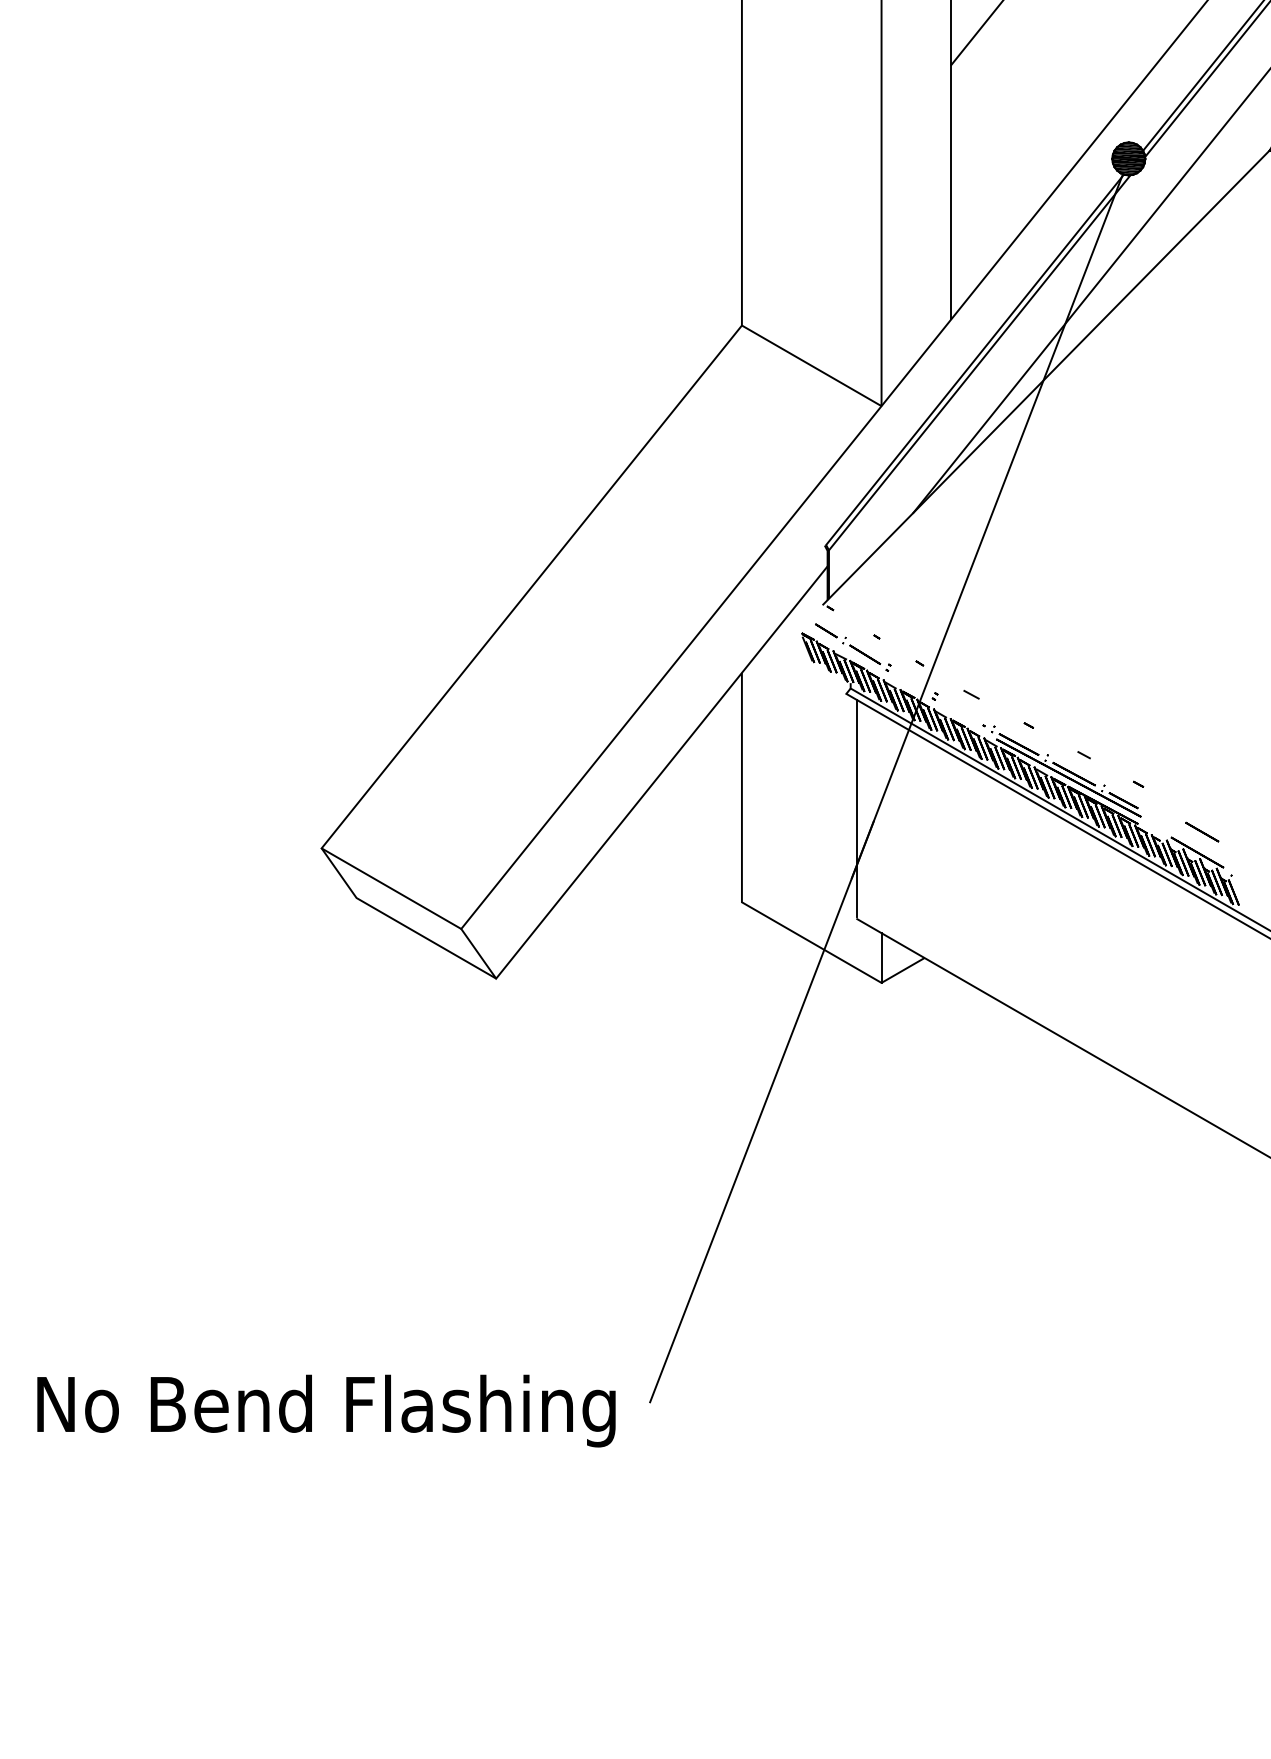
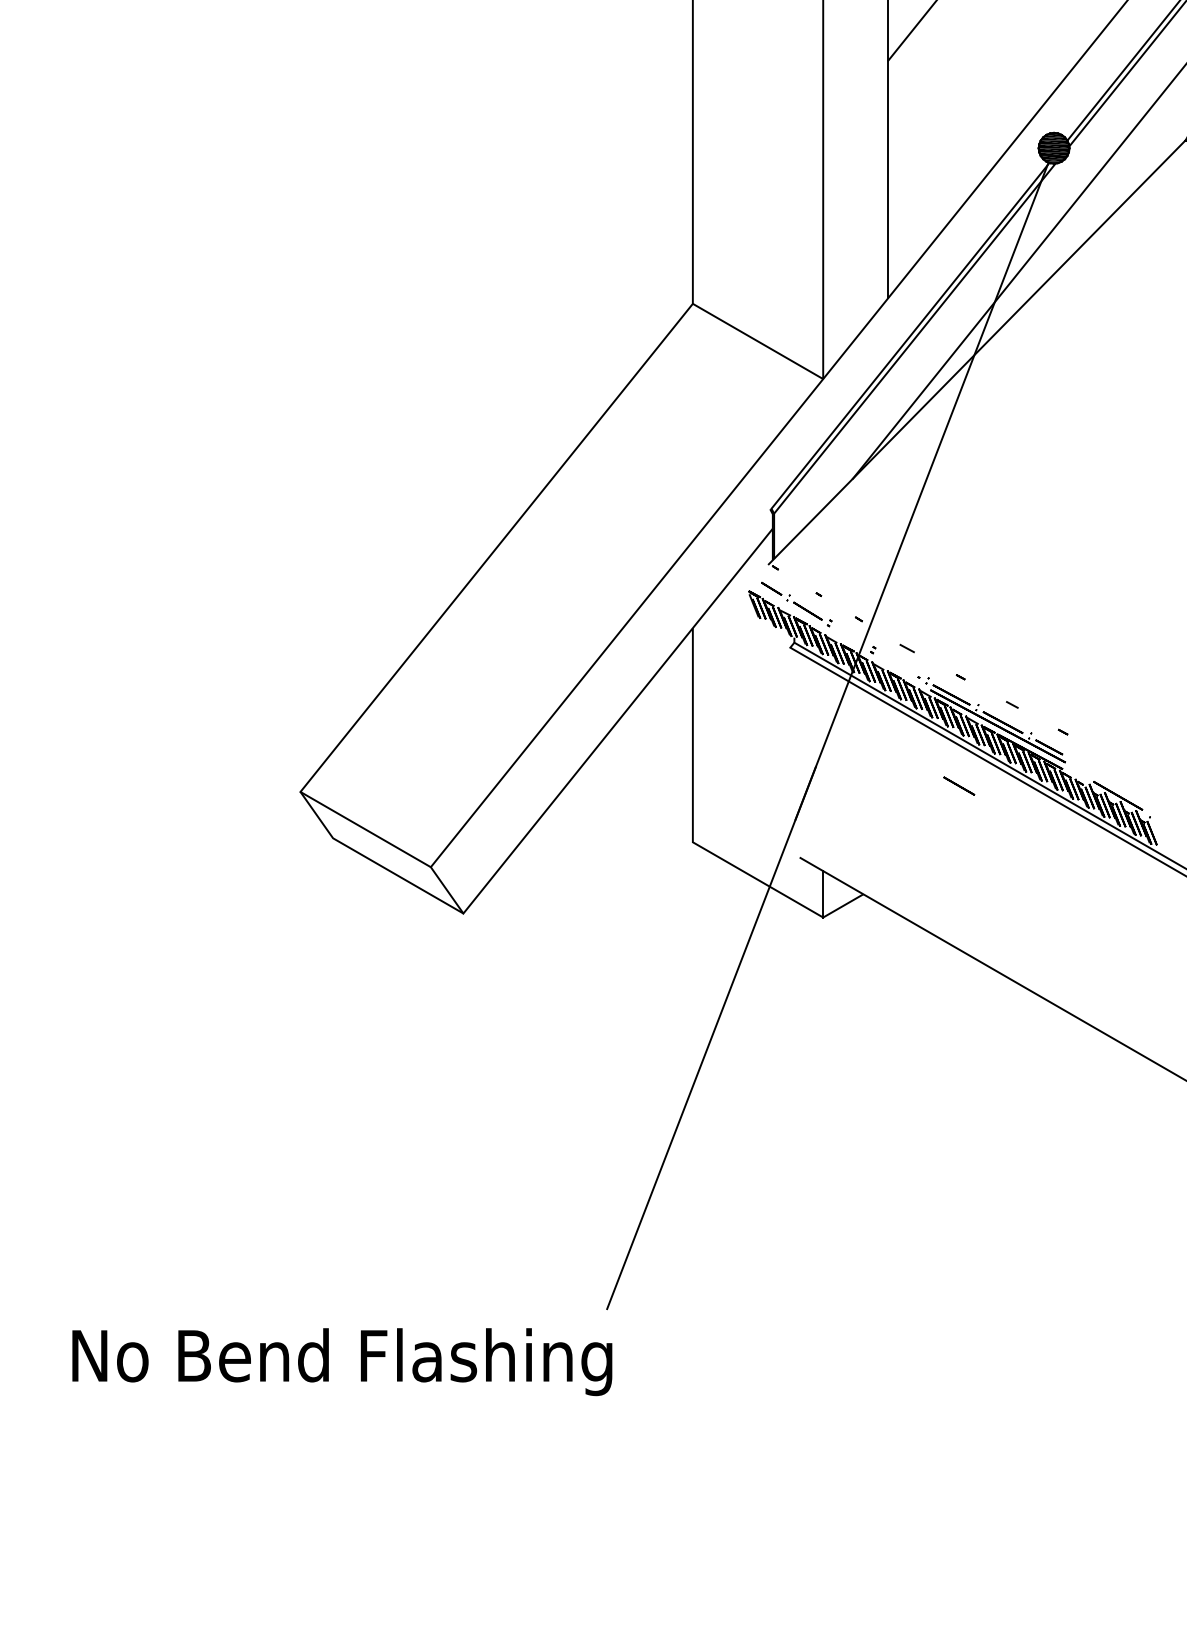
line: (856, 808) -> (799, 754), removed
line: (1202, 831) -> (959, 785), moved
text: (326, 1410) -> (342, 1361), moved

